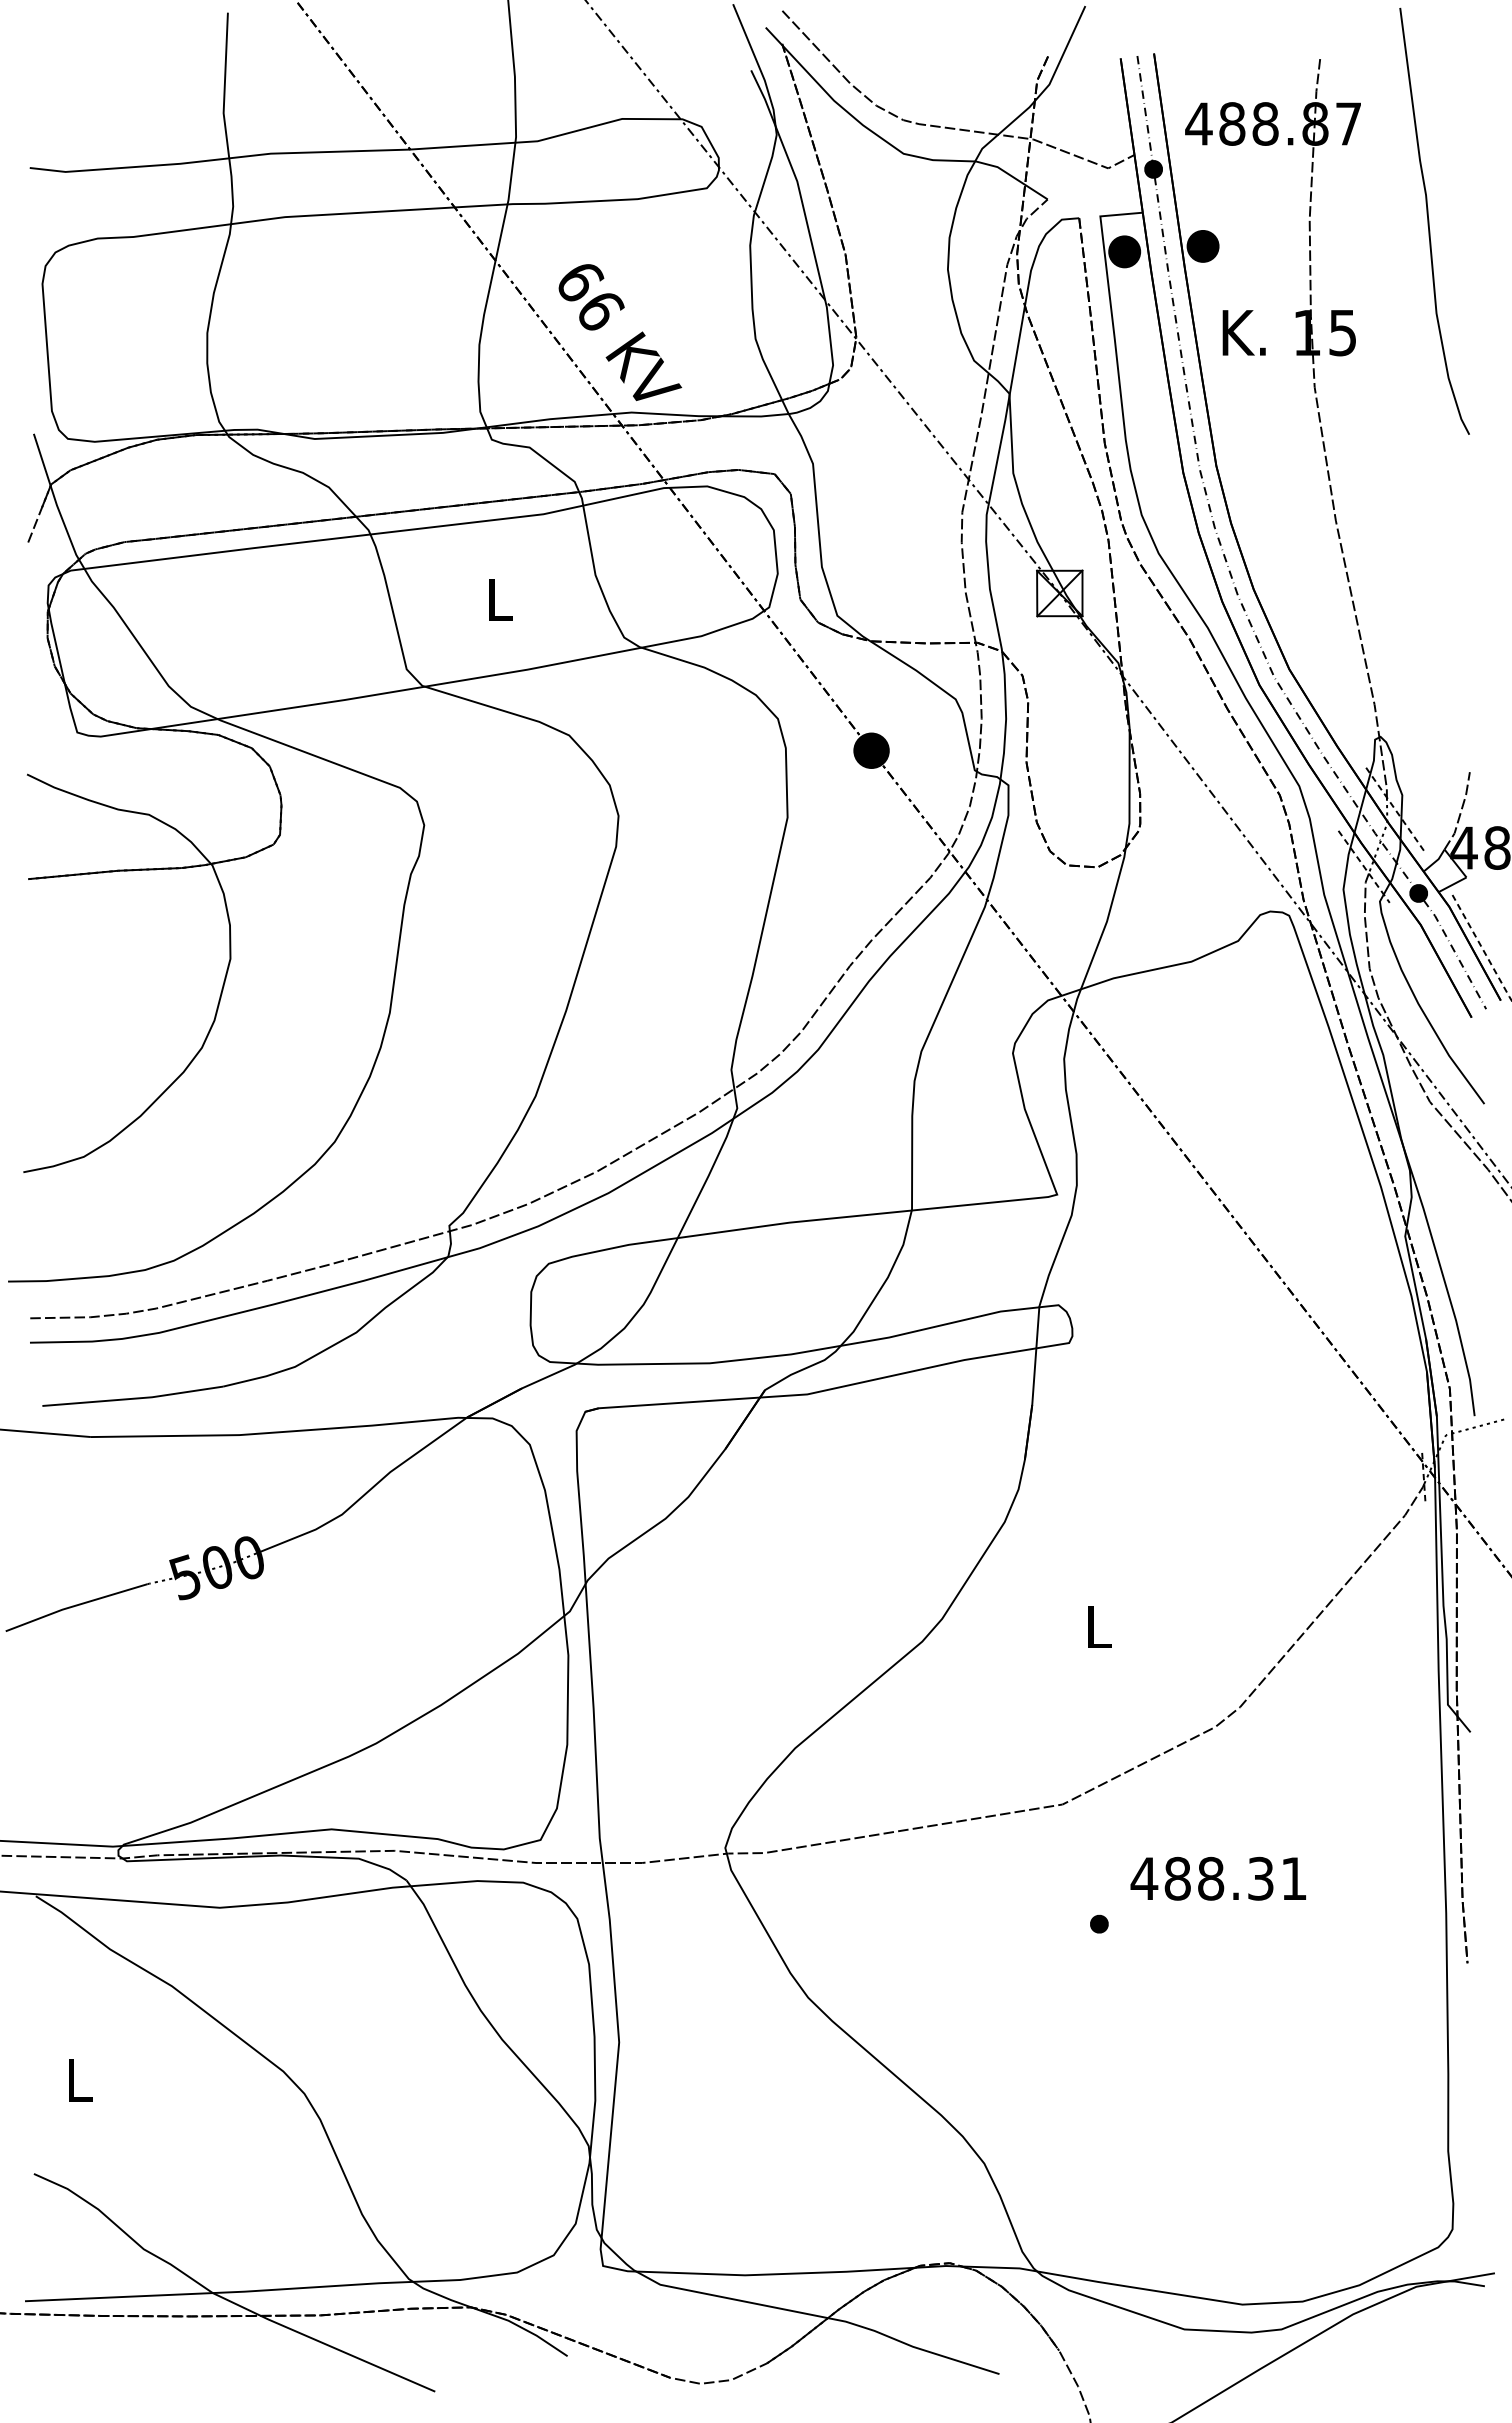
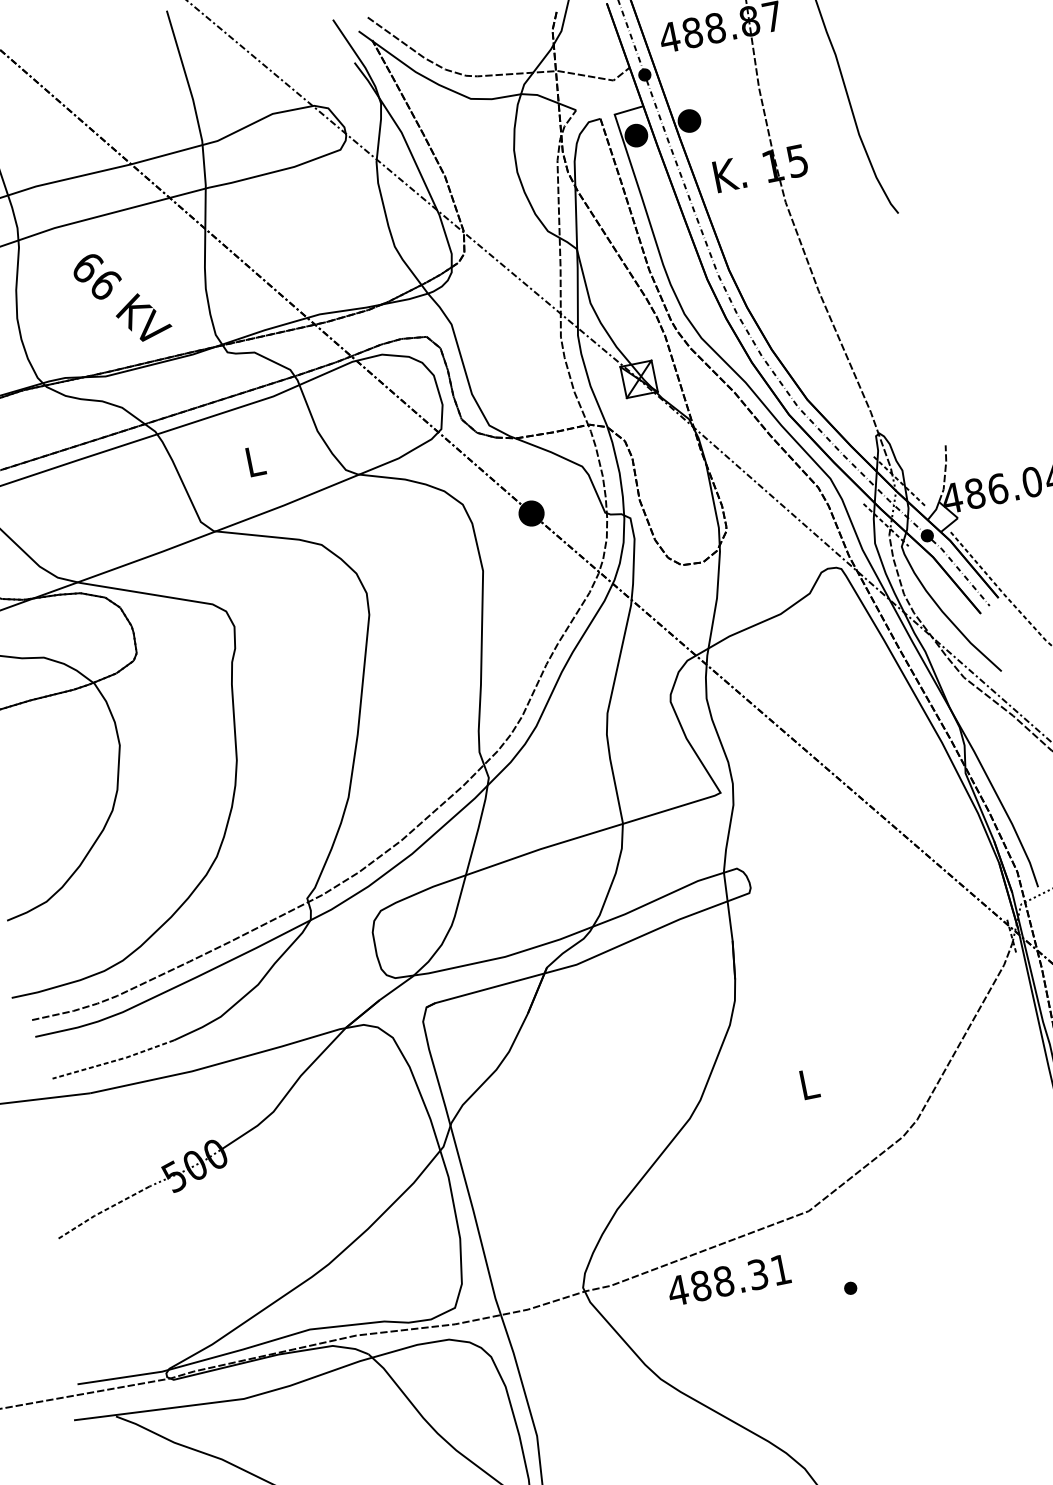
text: (620, 332) -> (122, 296), moved
line: (133, 1398) -> (114, 1060), solid -> dashed
line: (75, 1605) -> (102, 1211), solid -> dashed
text: (1217, 1878) -> (728, 1280), moved

